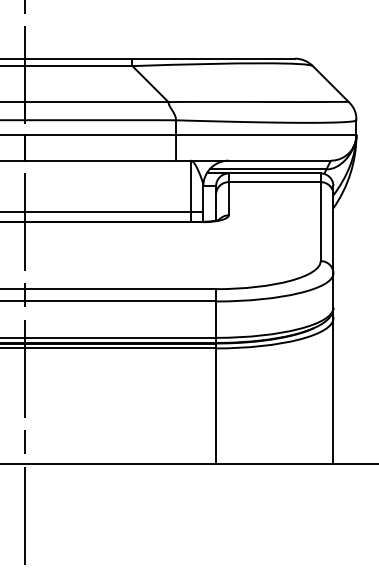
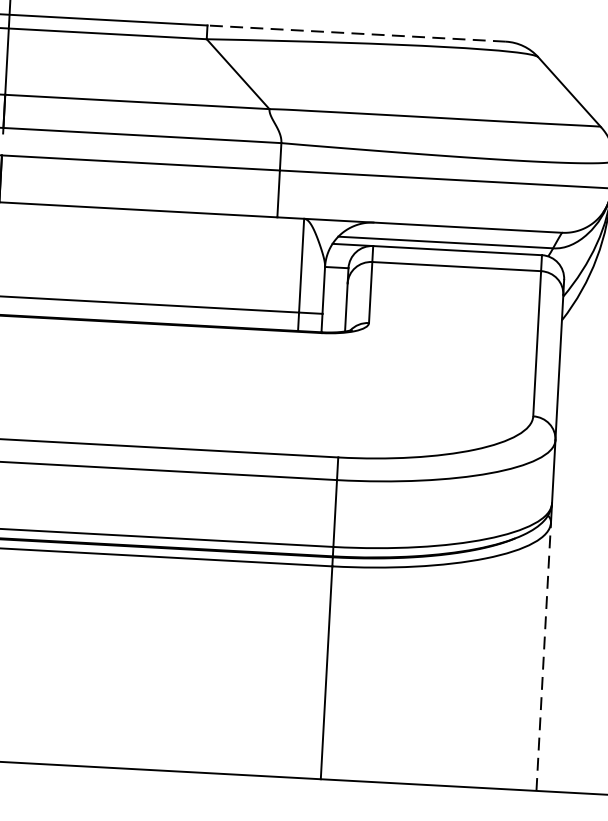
line: (213, 58) -> (356, 33), solid -> dashed
line: (333, 391) -> (543, 657), solid -> dashed

